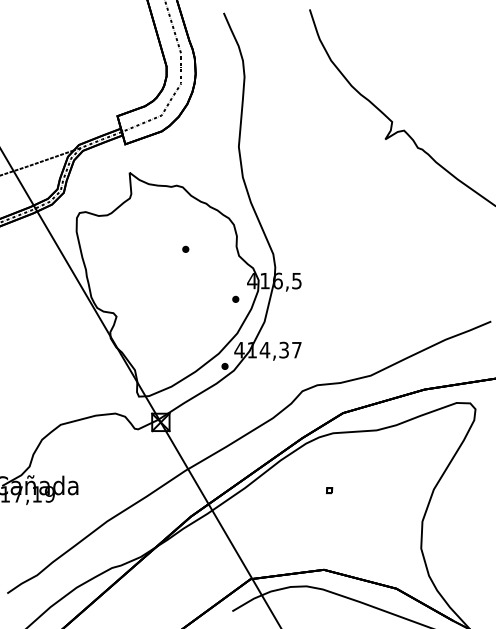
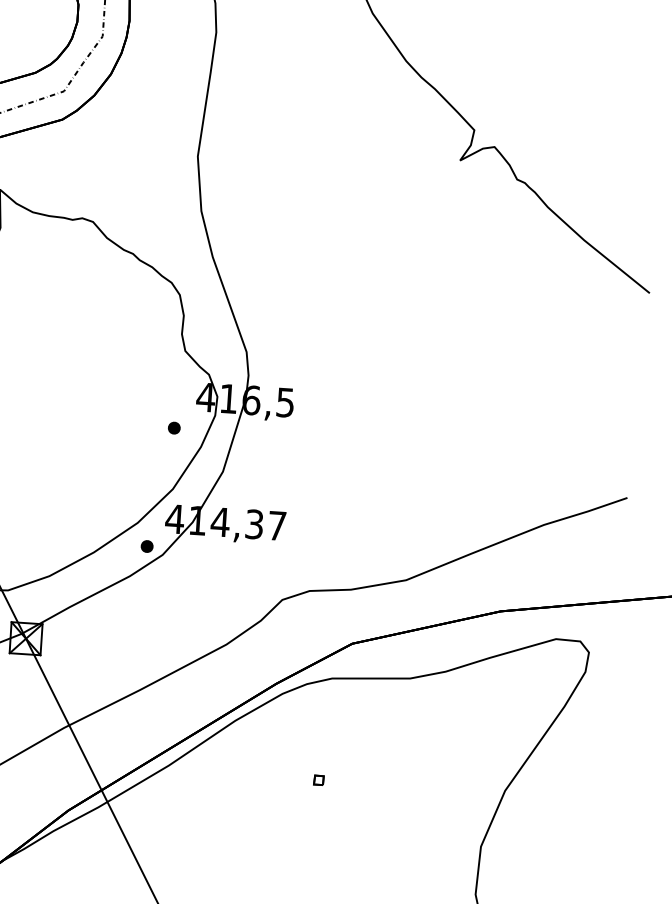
part: (185, 248) -> (90, 331), removed

